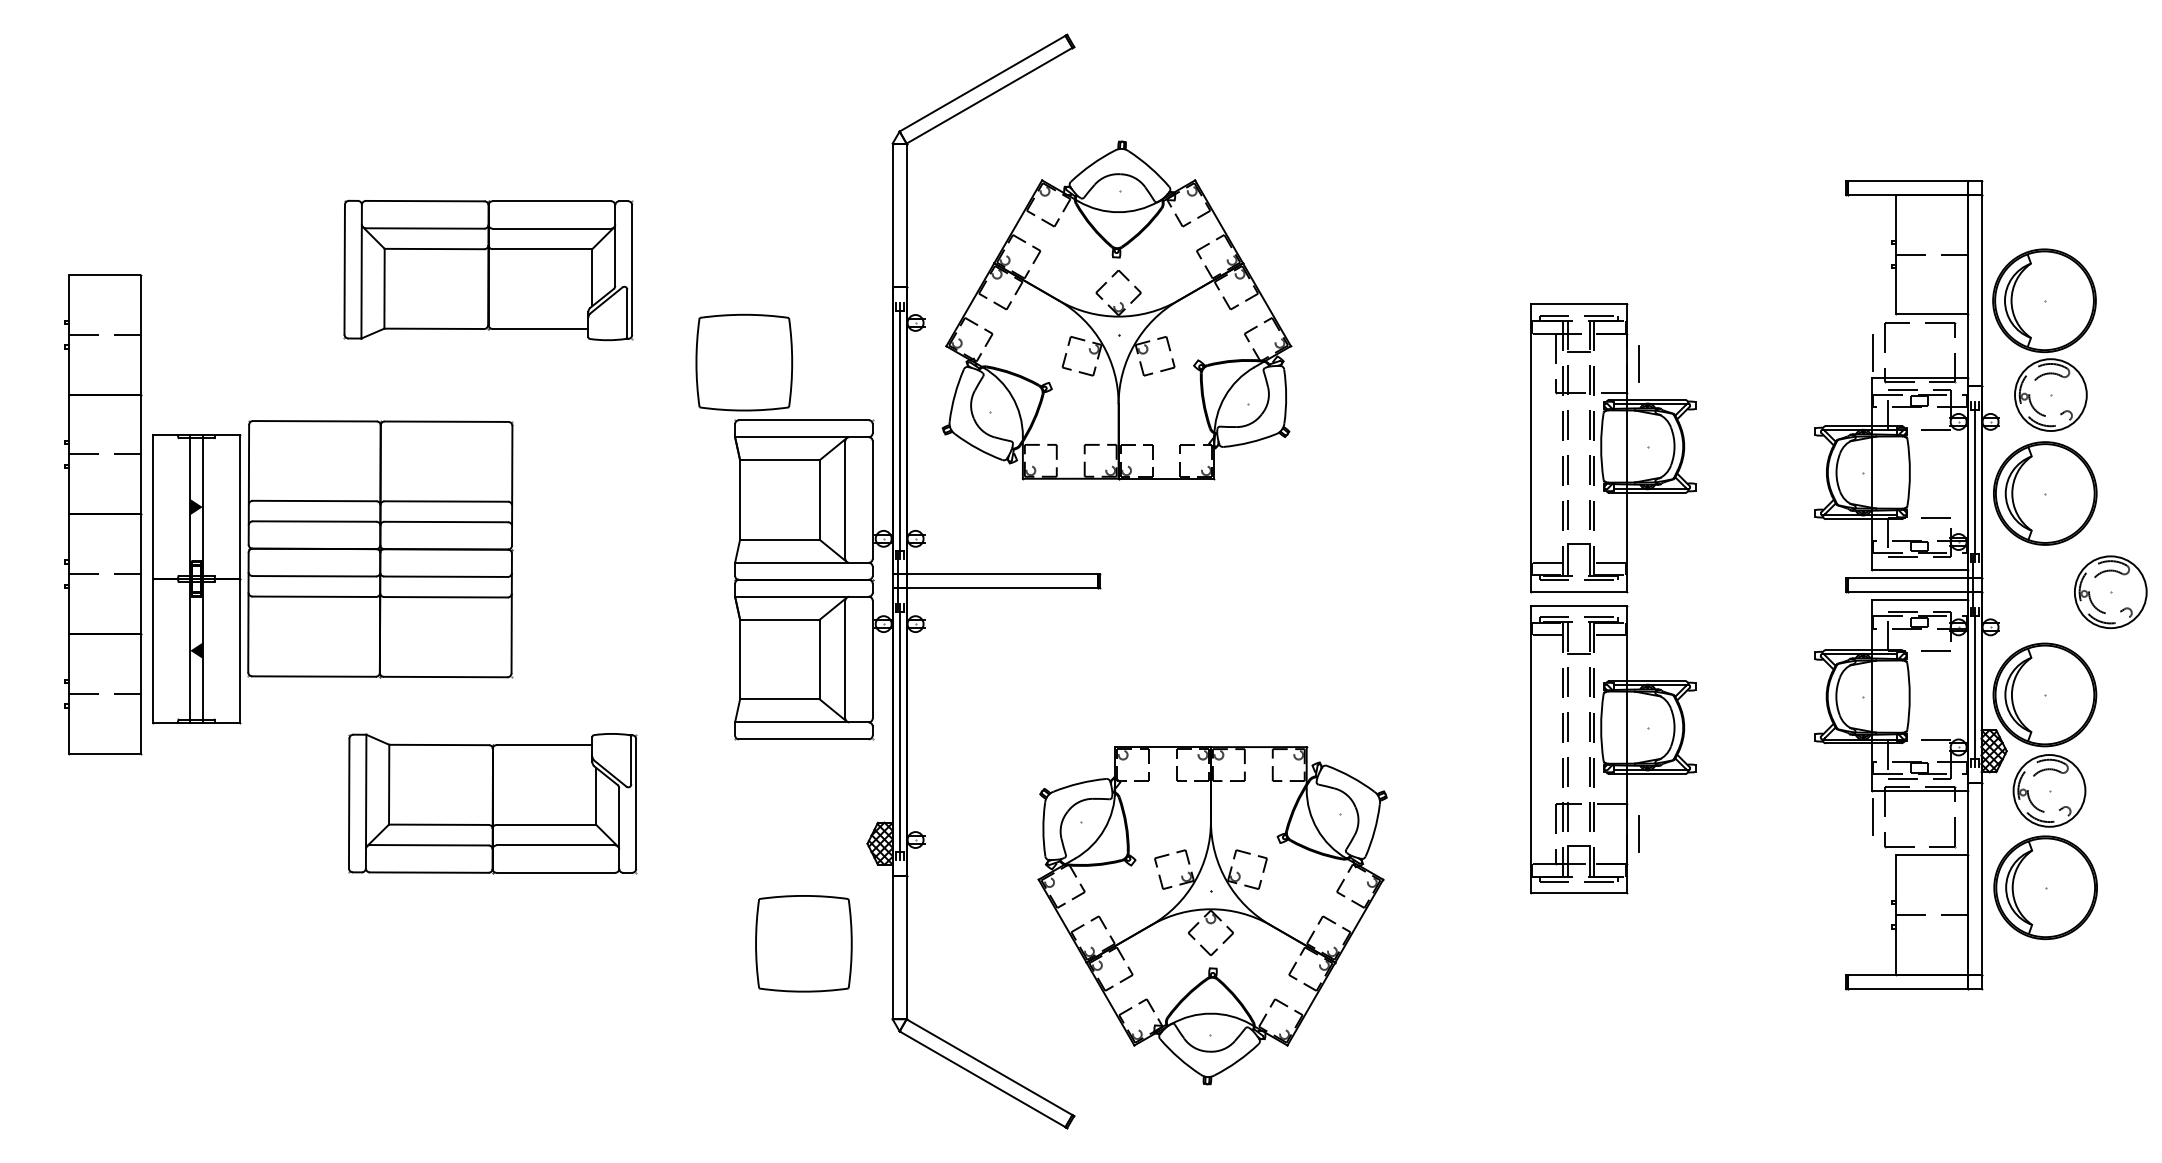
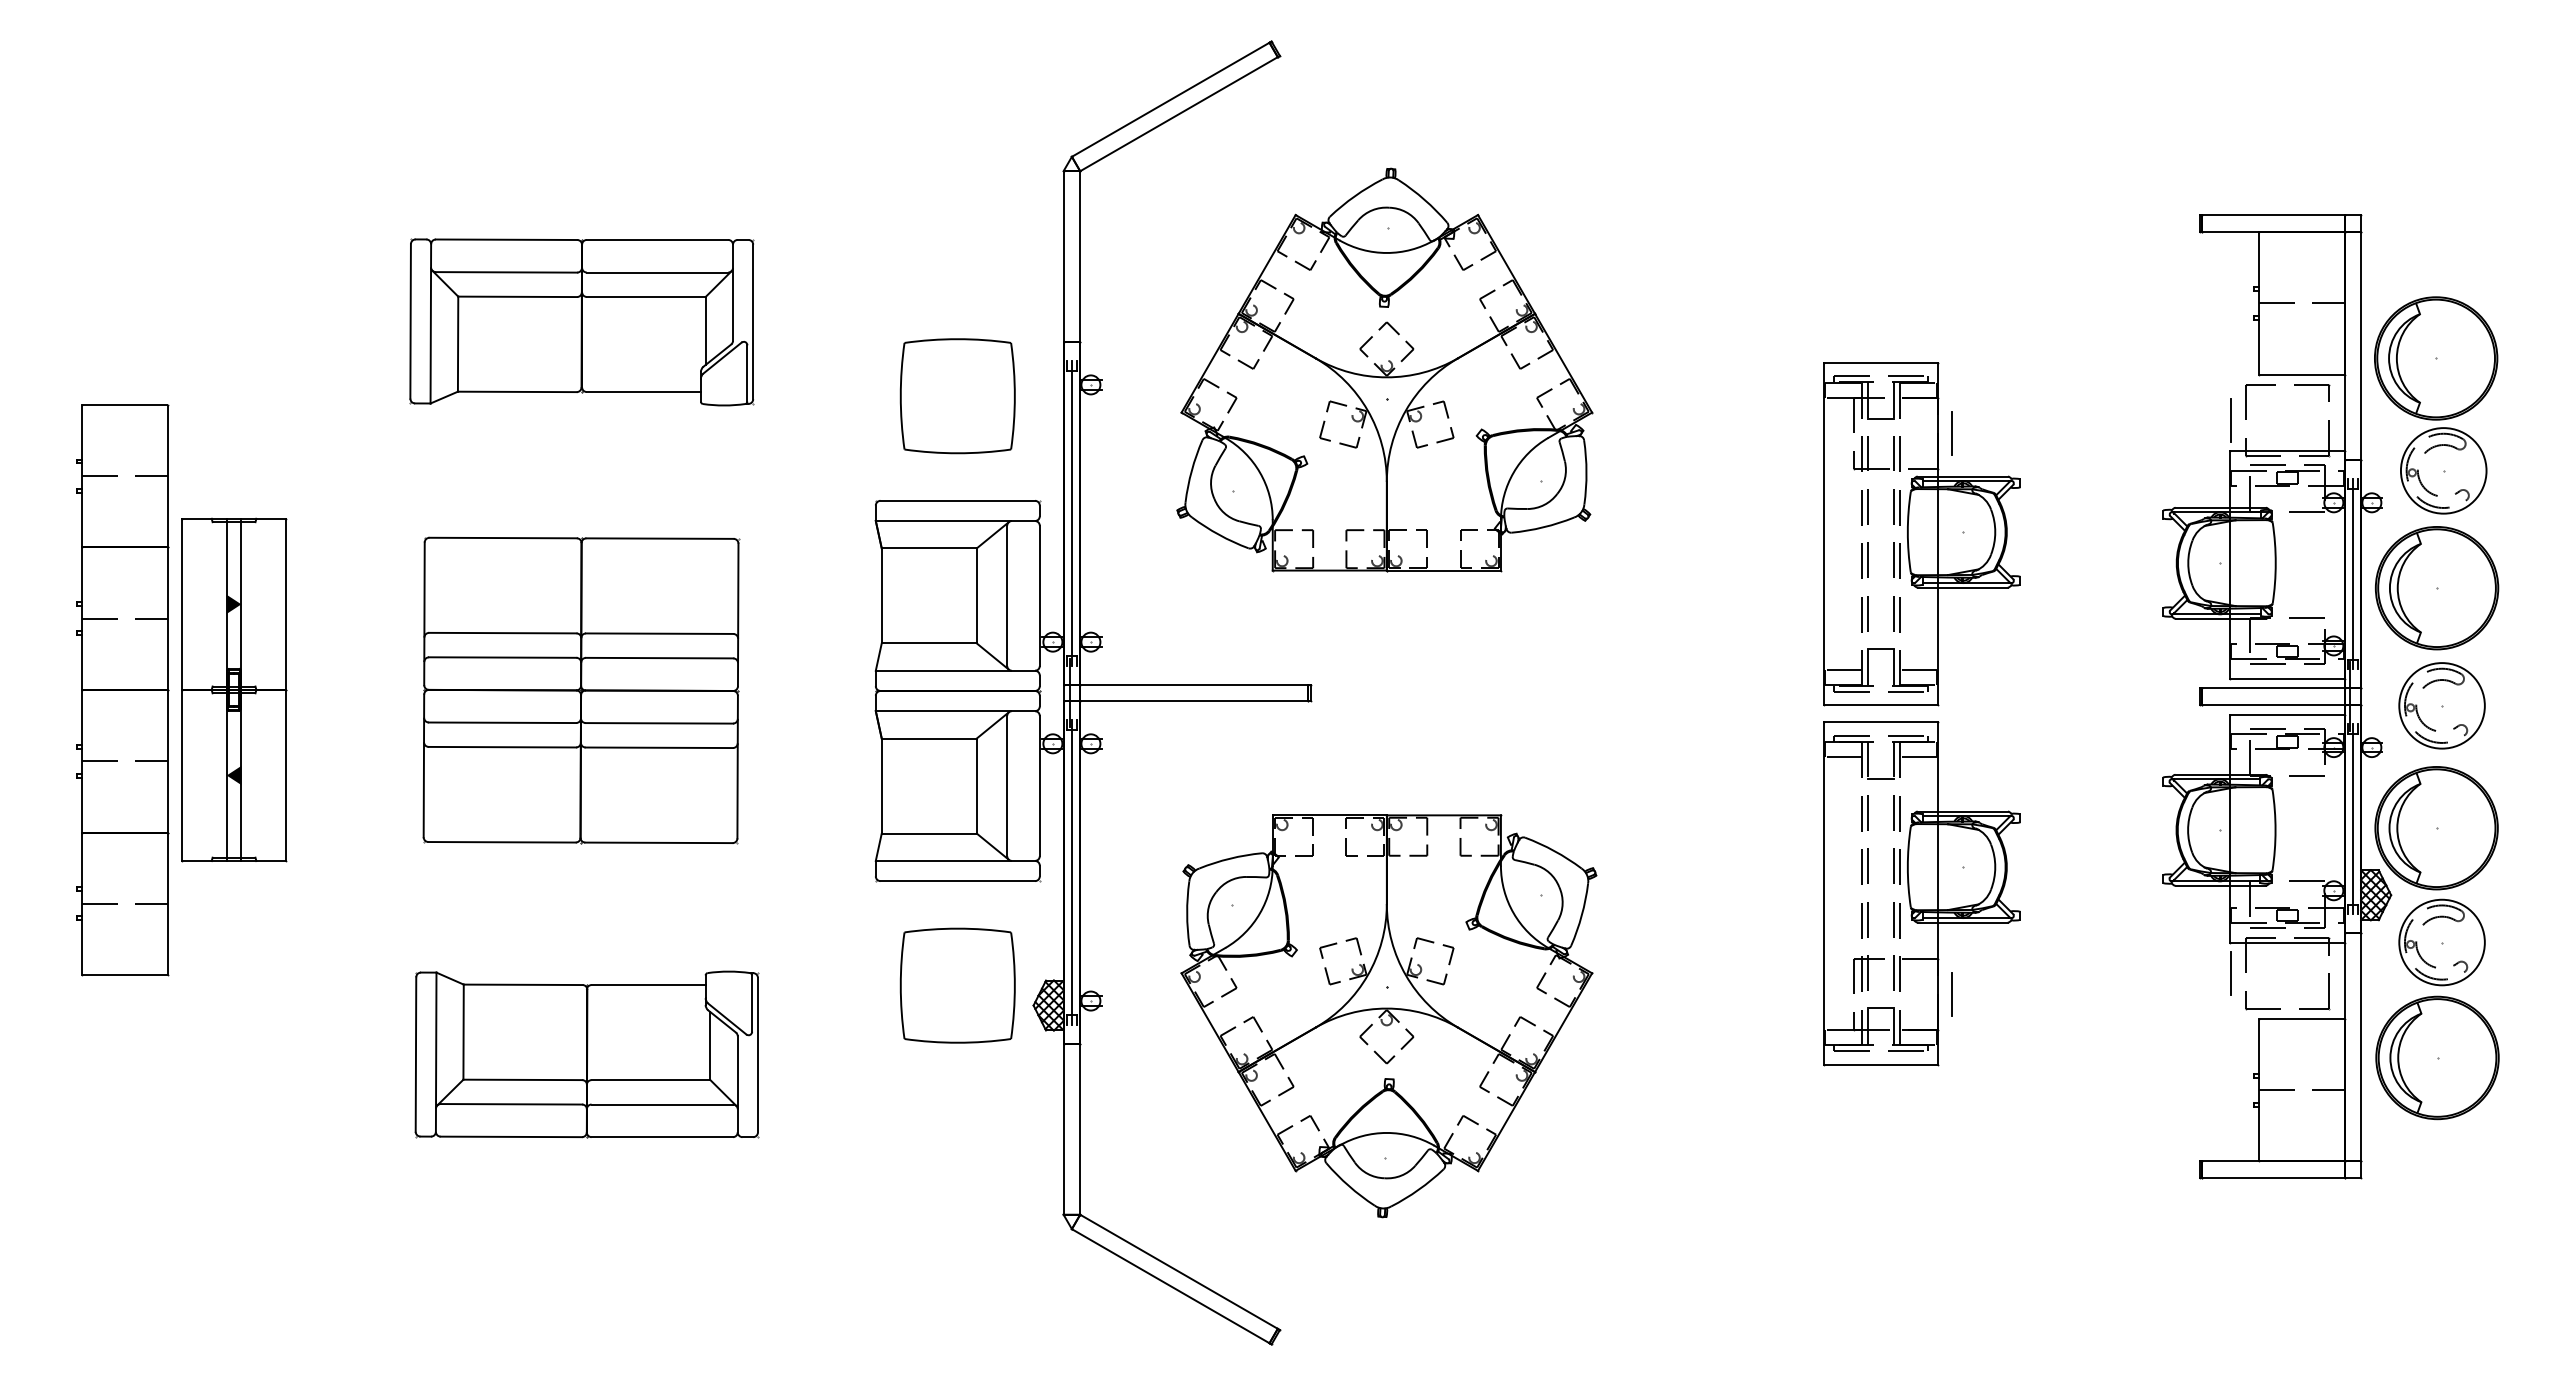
part: (1116, 310) -> (1384, 369), moved
part: (744, 362) -> (957, 396), moved
part: (102, 514) -> (122, 690), moved
part: (380, 549) -> (581, 690), moved
part: (2110, 591) -> (2441, 705), moved
part: (492, 803) -> (586, 1054), moved
part: (1212, 915) -> (1388, 1016), moved
part: (803, 943) -> (957, 985), moved

